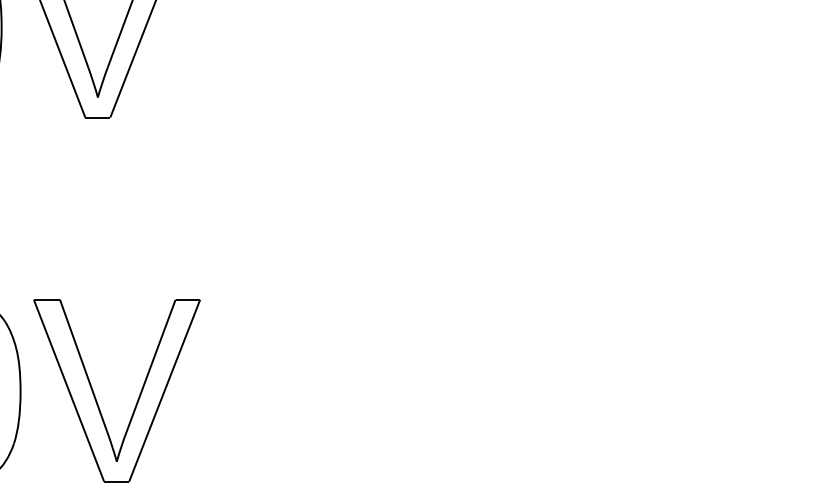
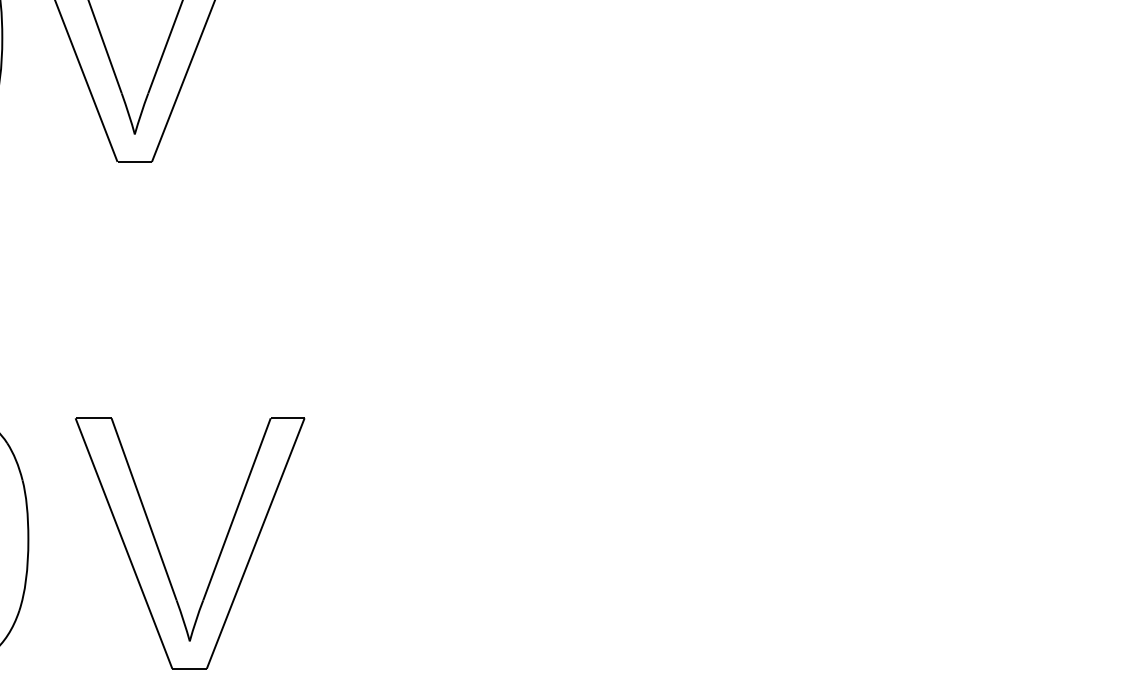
part: (96, 398) -> (161, 554), moved

